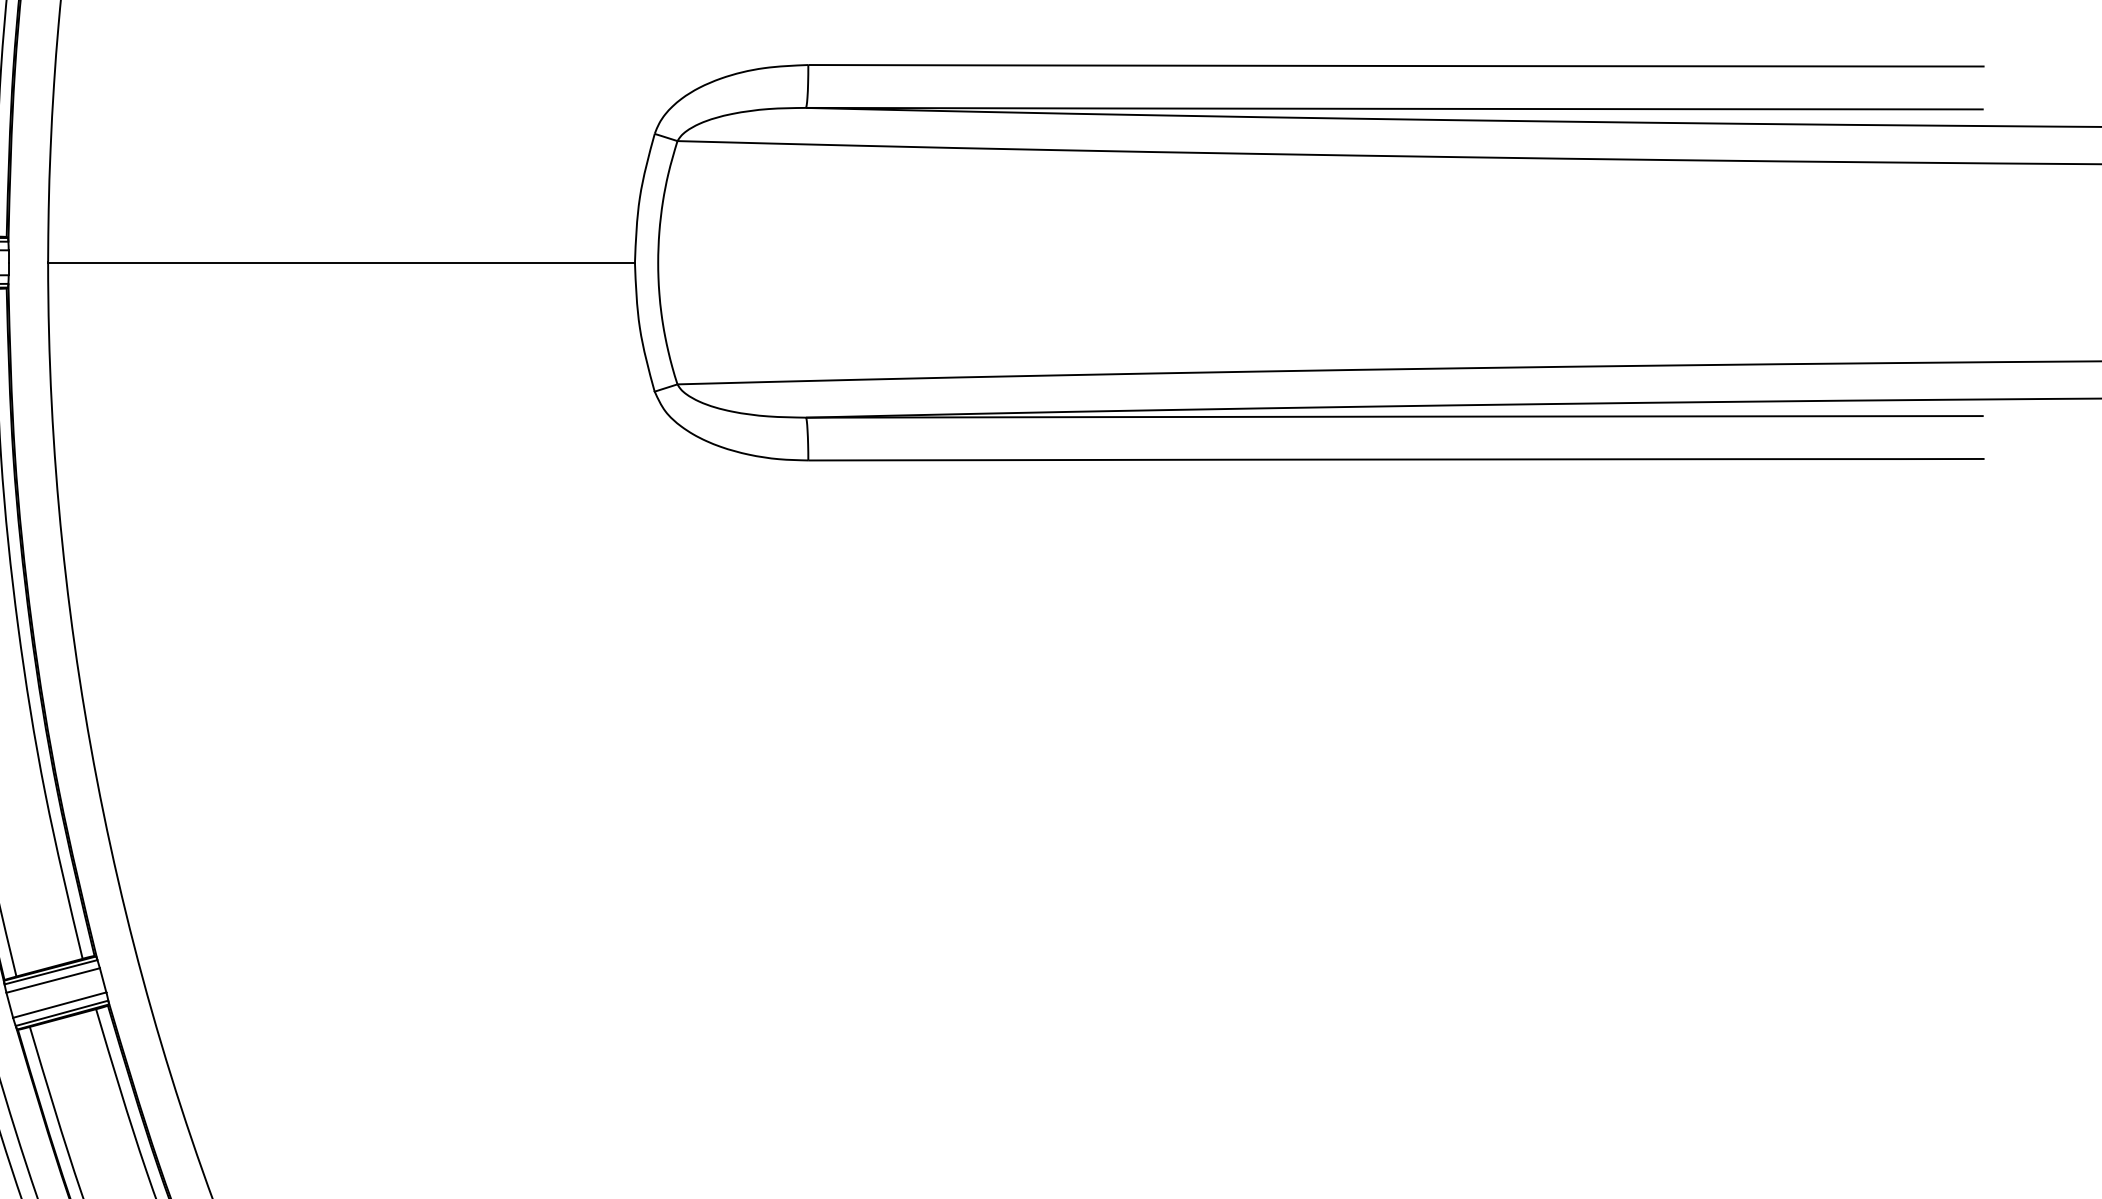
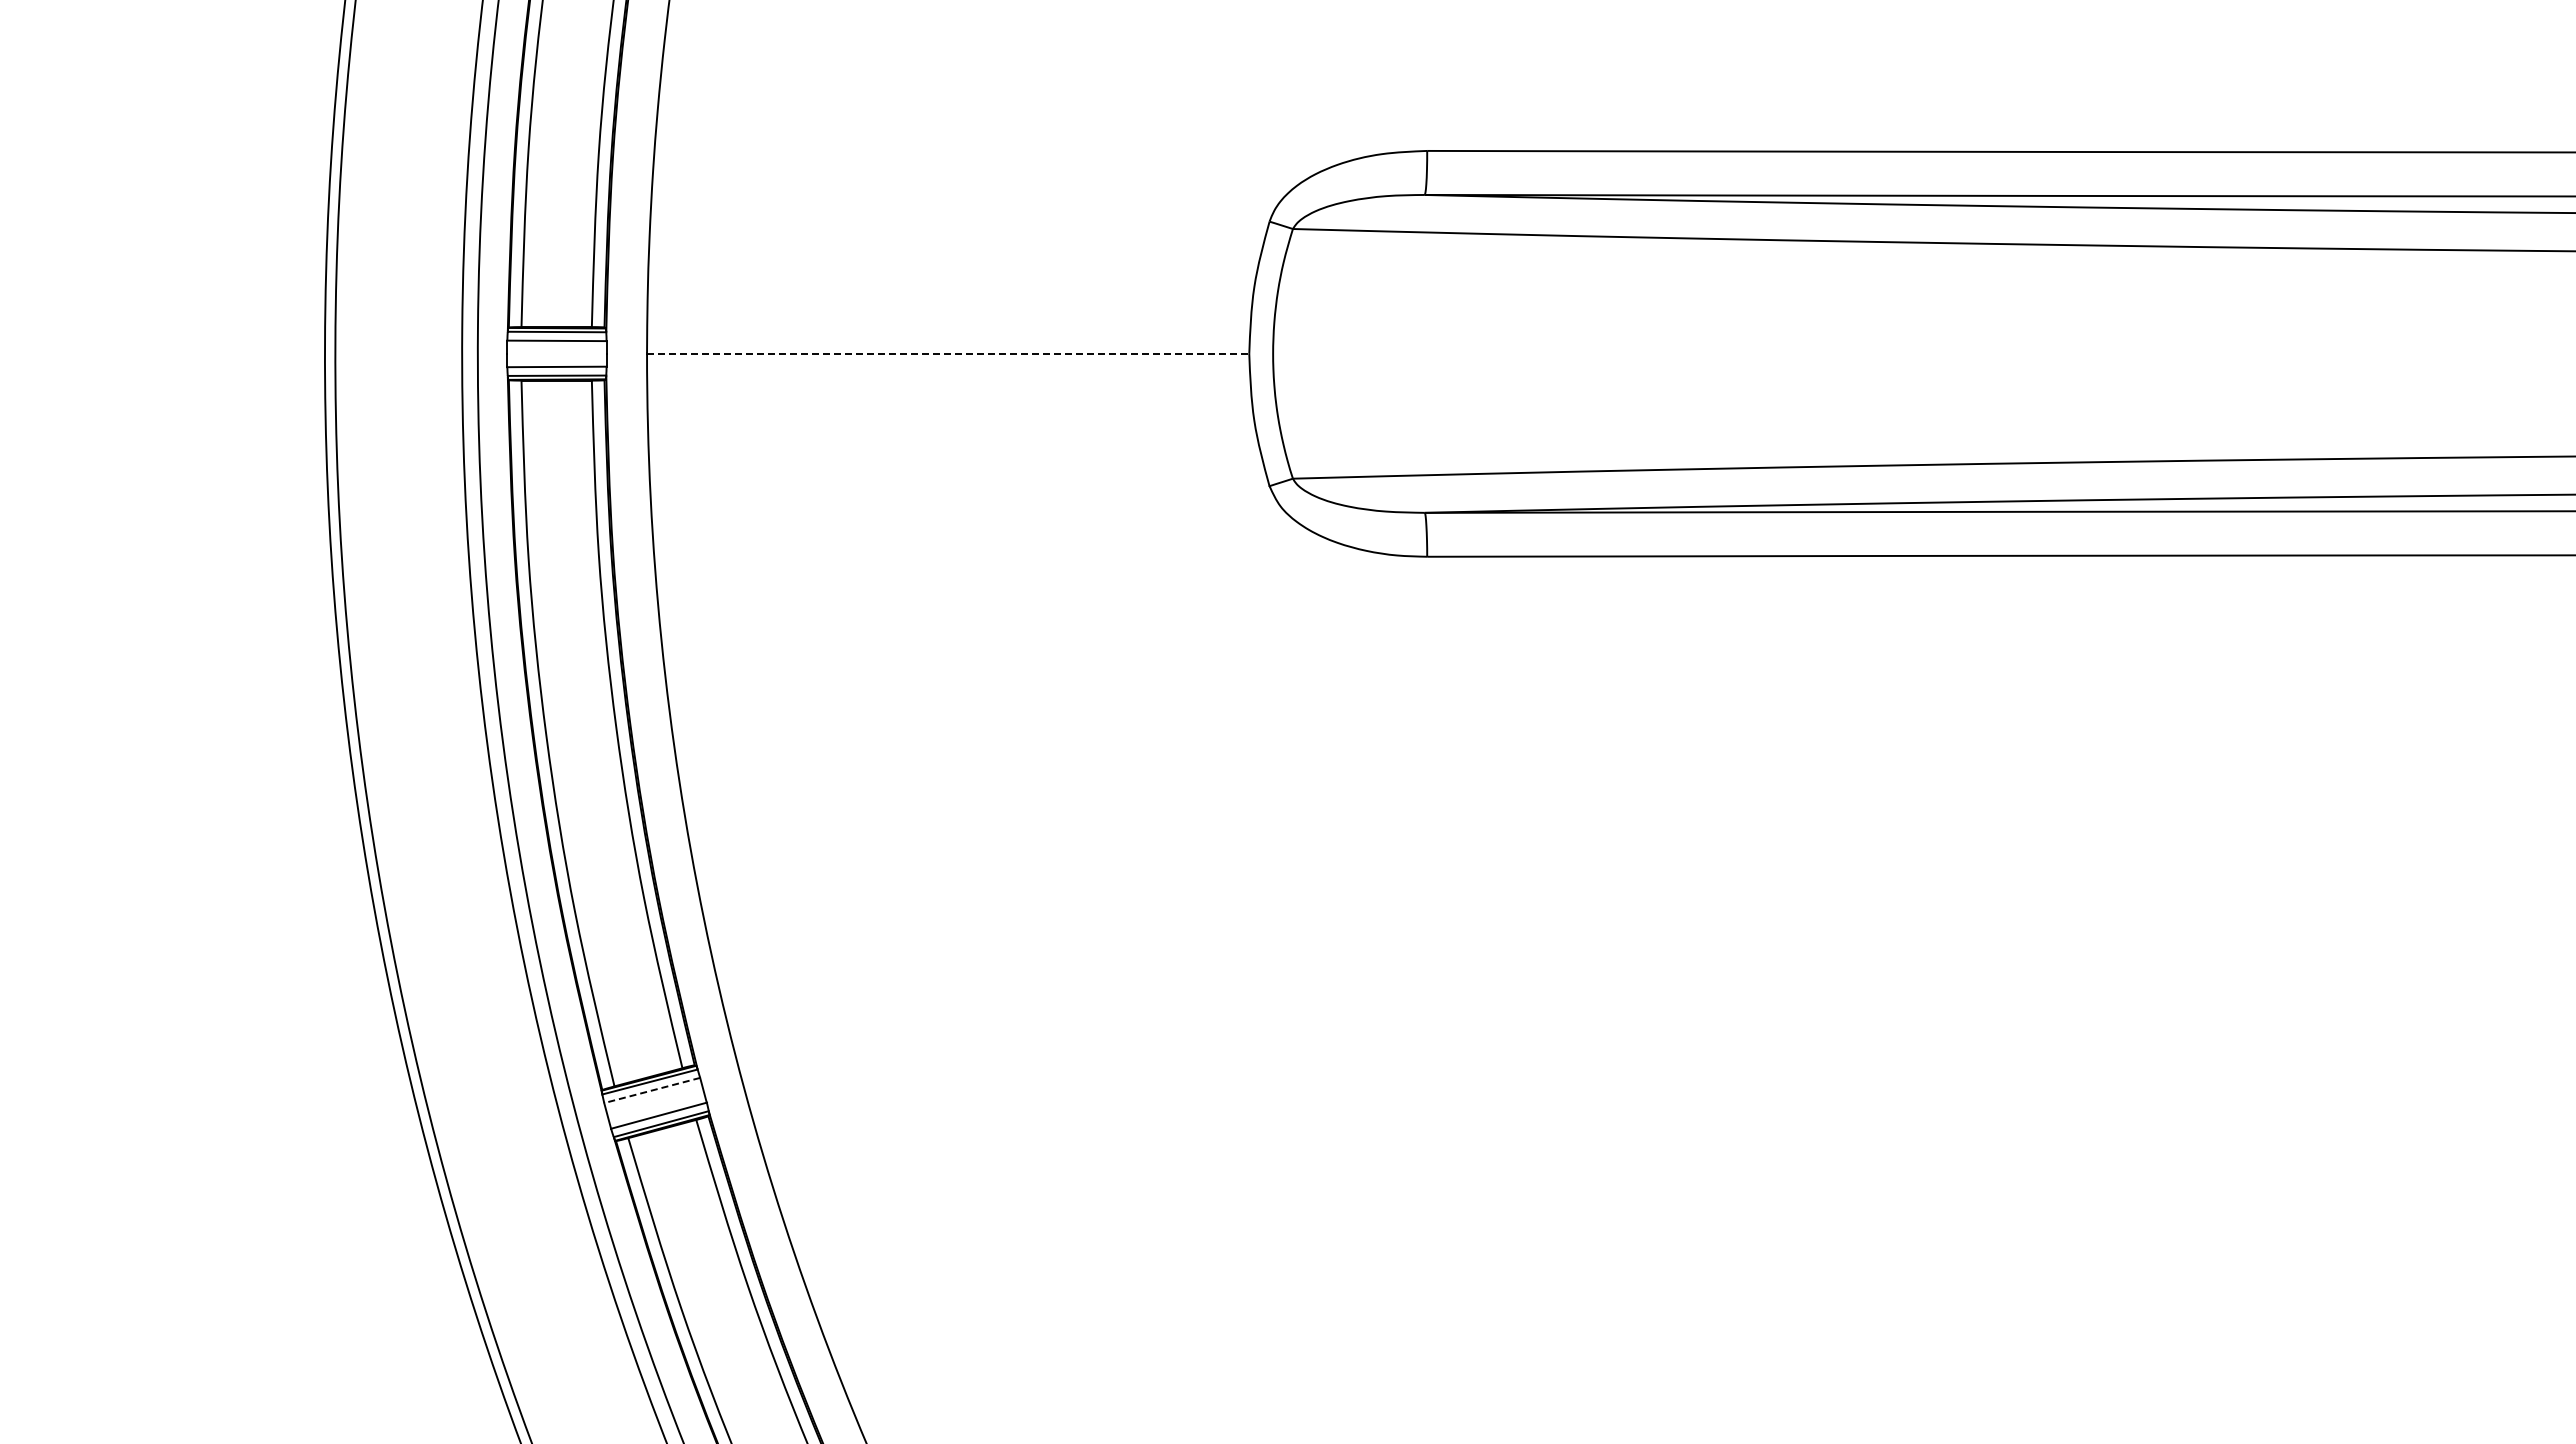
line: (341, 262) -> (948, 353), solid -> dashed
line: (53, 980) -> (652, 1090), solid -> dashed

